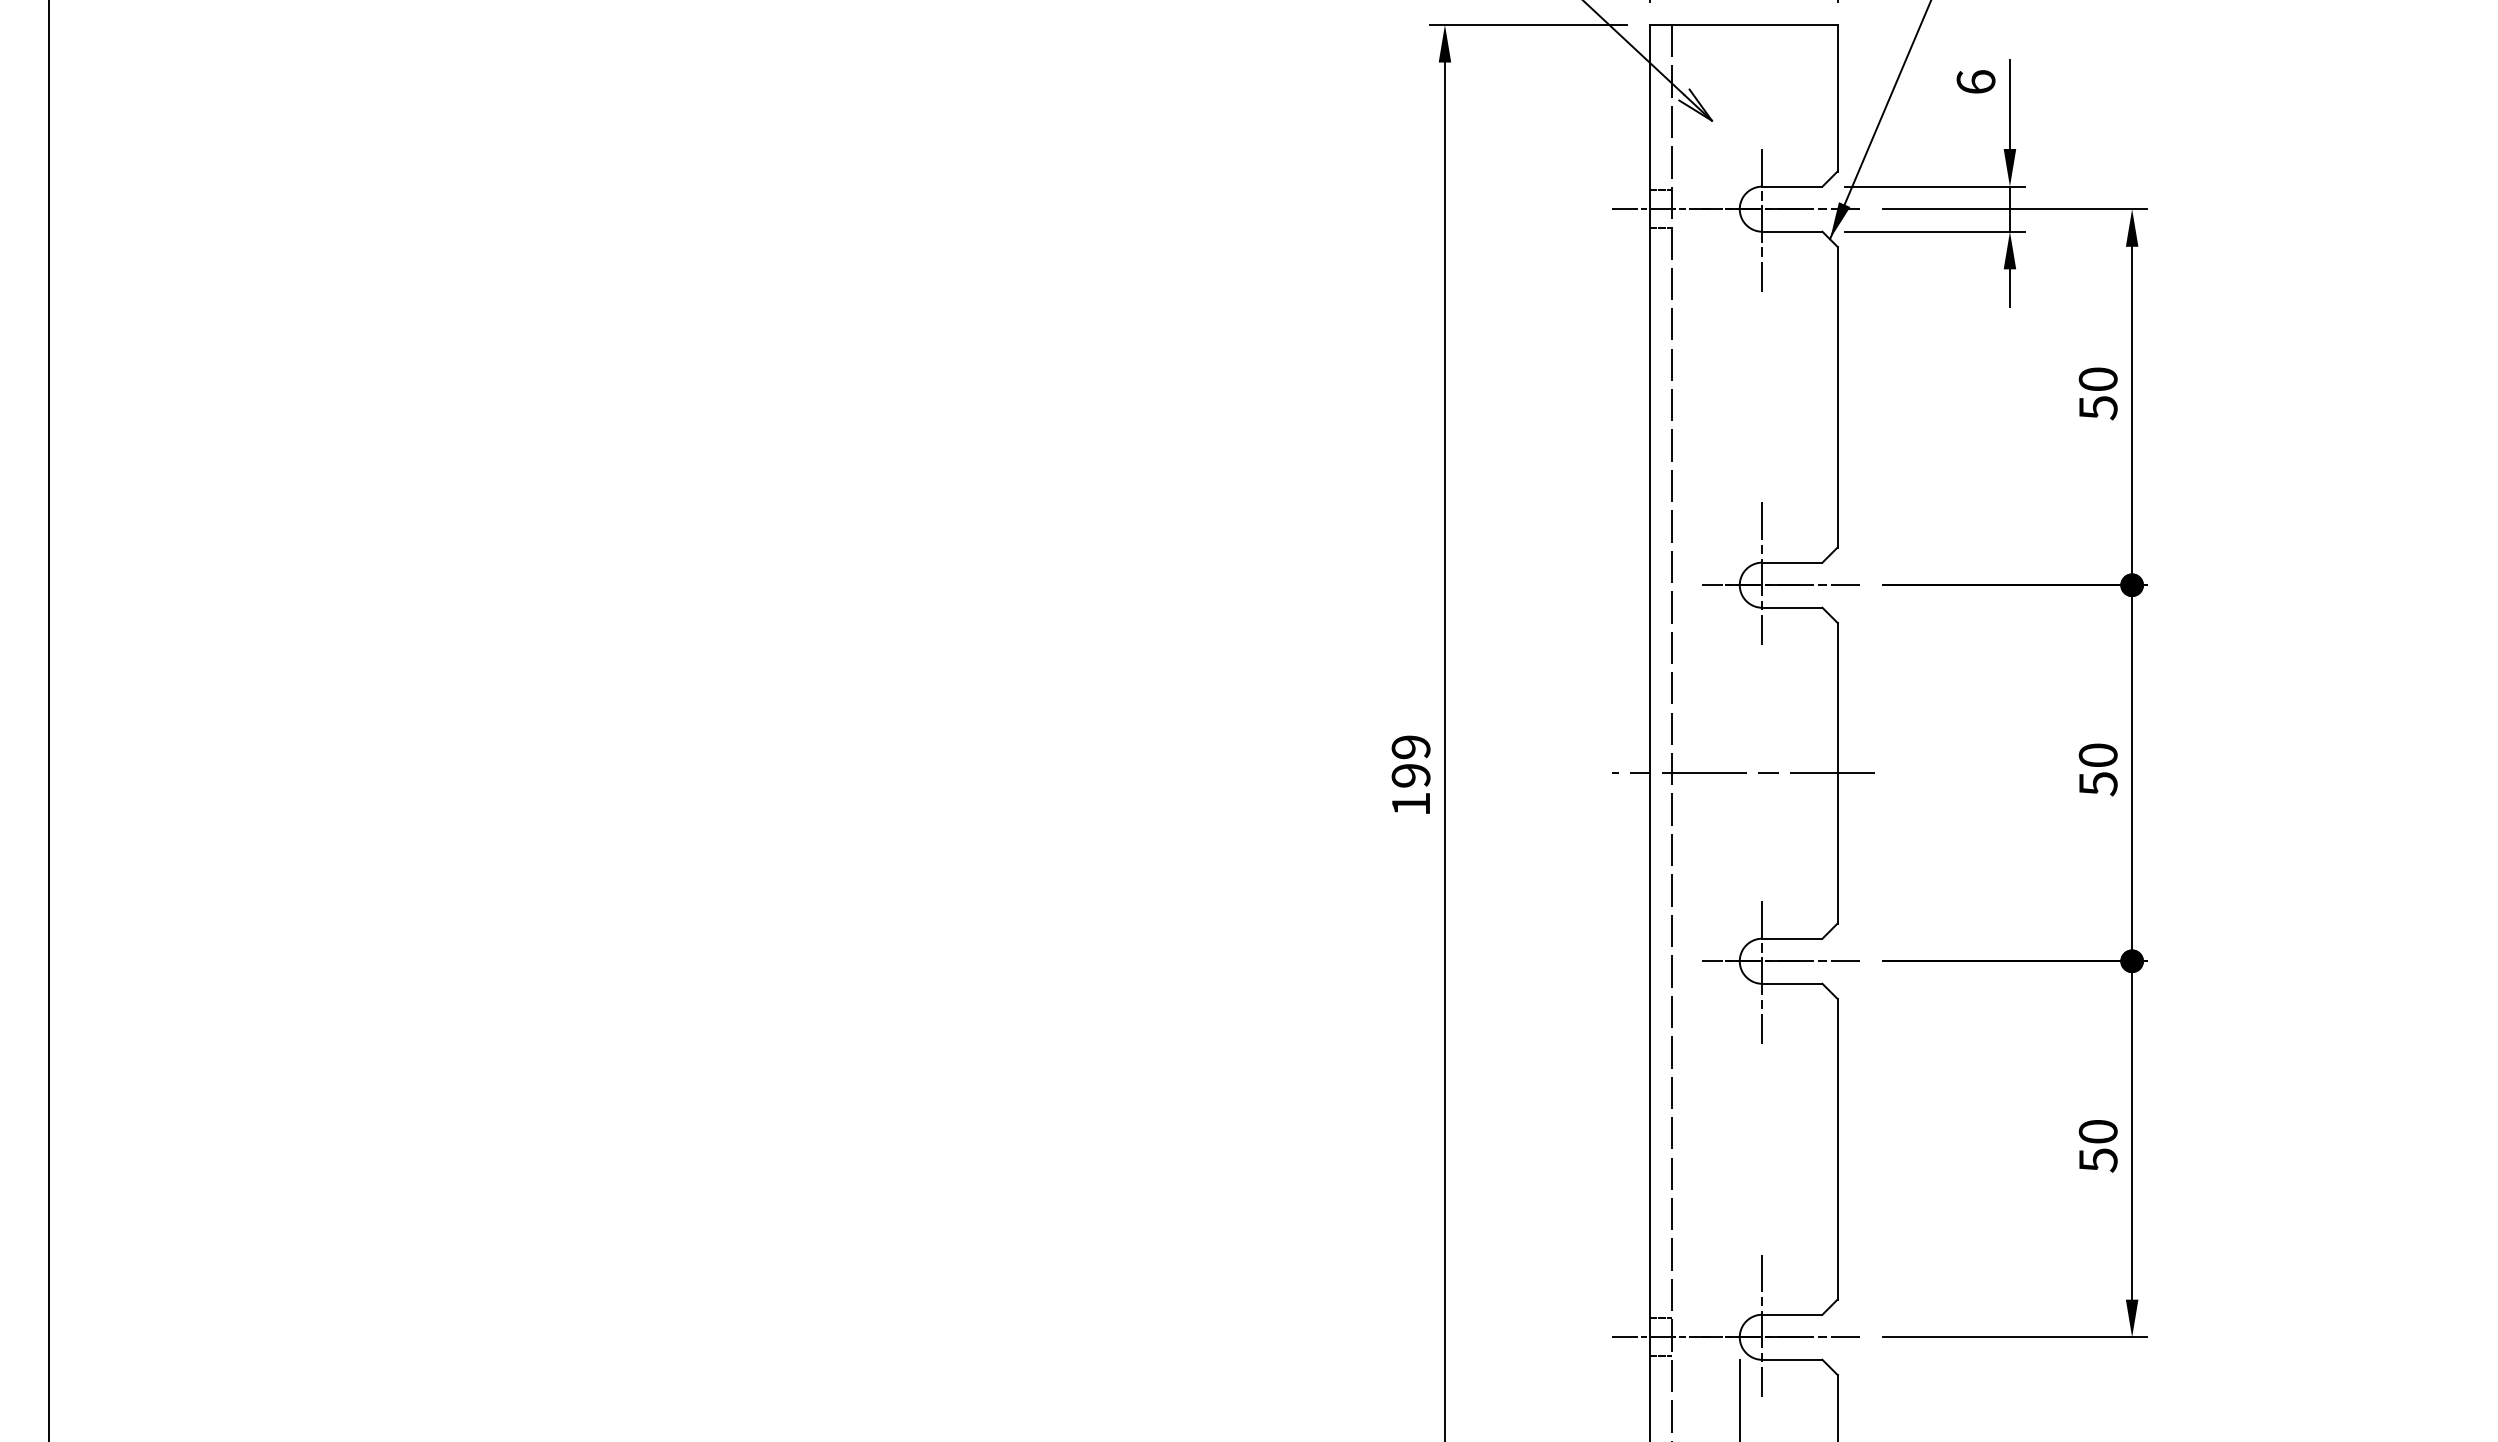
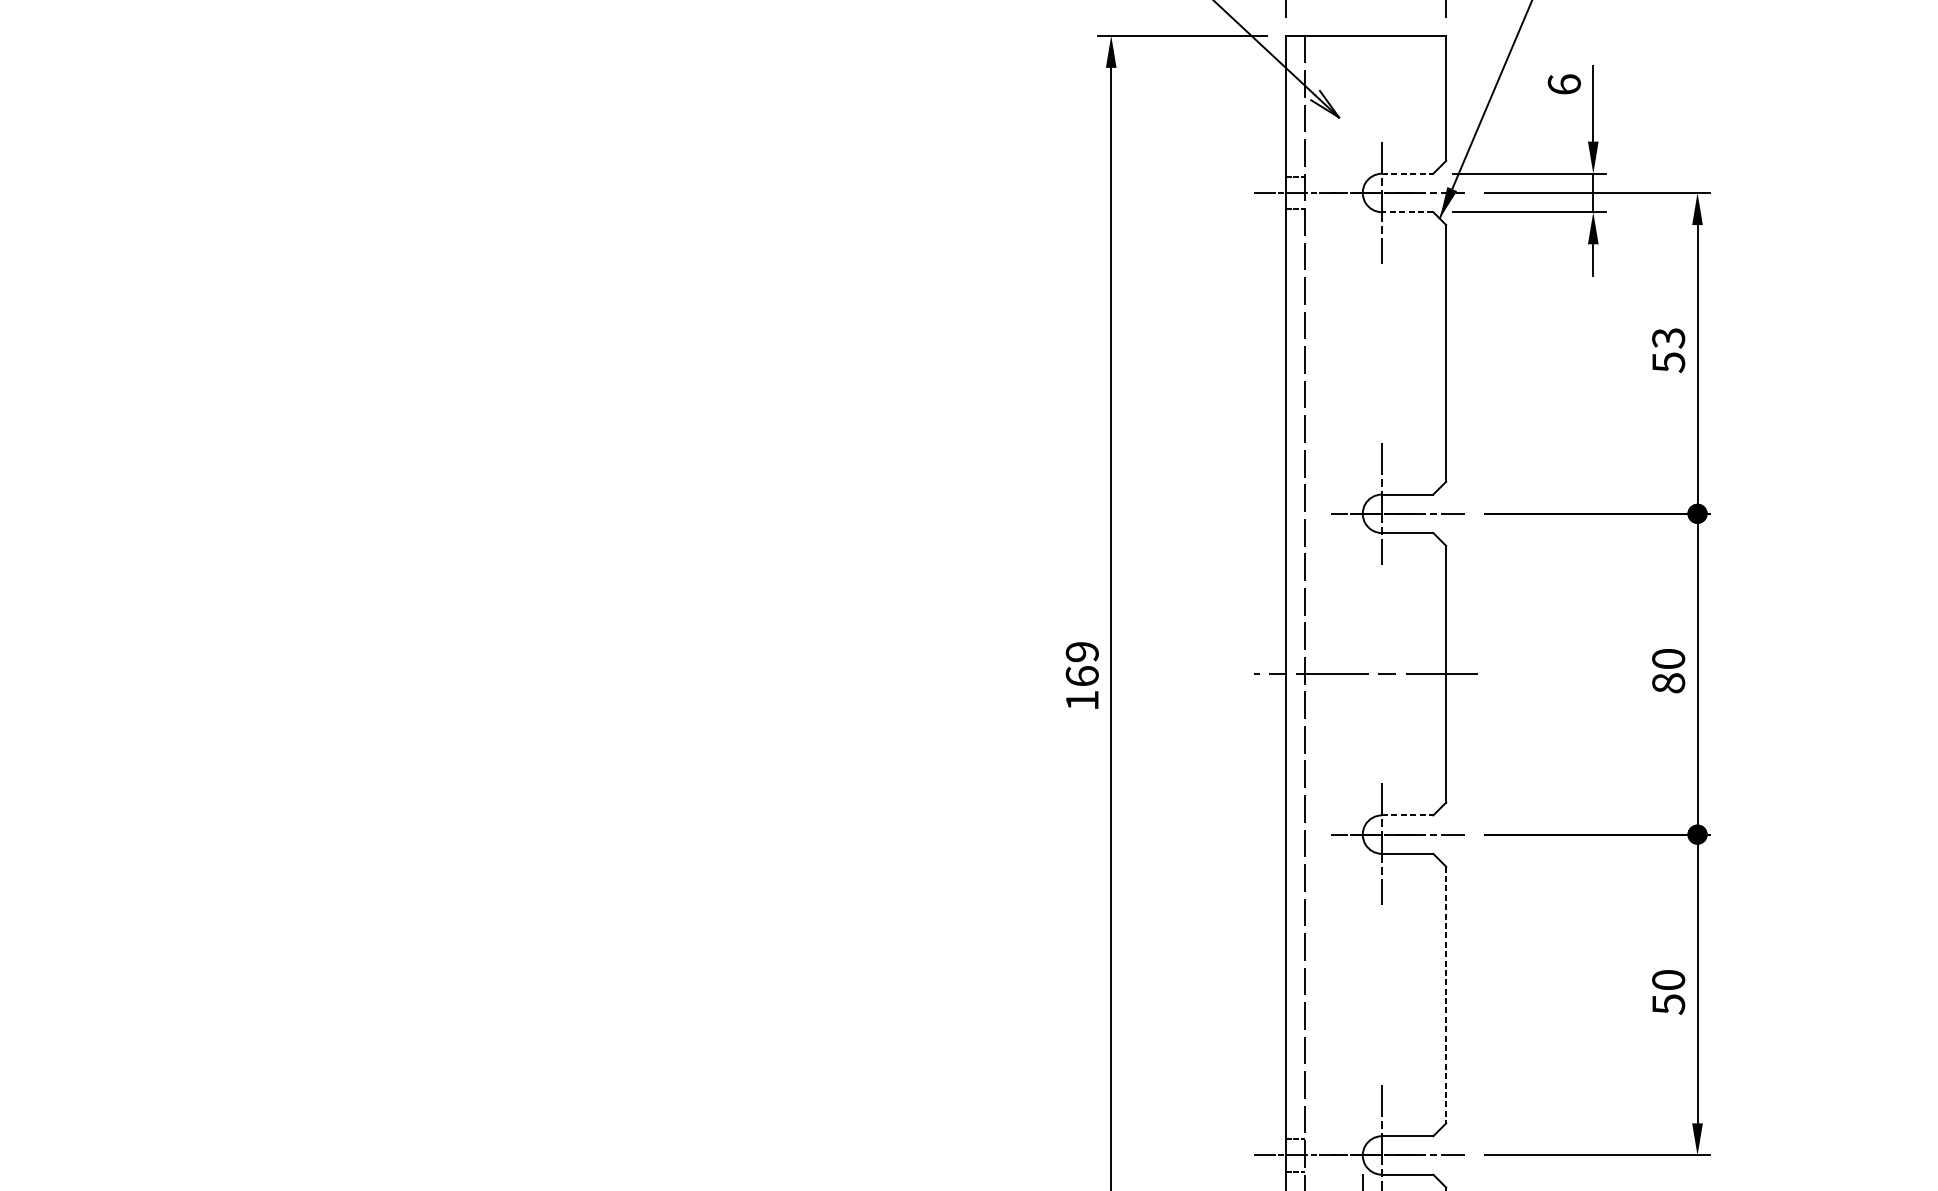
line: (1792, 186) -> (1407, 173), solid -> dashed
line: (1791, 231) -> (1406, 212), solid -> dashed
text: (2097, 379) -> (1667, 338), 50 -> 53
text: (1410, 775) -> (1081, 676), 199 -> 169
text: (2098, 784) -> (1668, 683), 50 -> 80
line: (1792, 938) -> (1407, 815), solid -> dashed
line: (1837, 1149) -> (1446, 995), solid -> dashed

